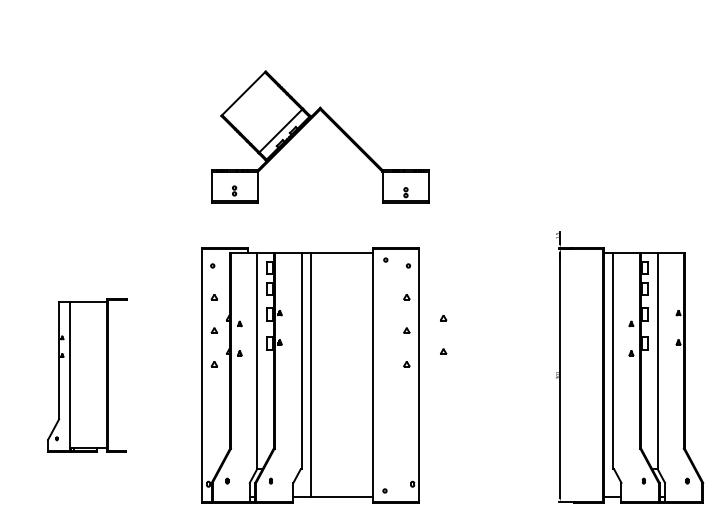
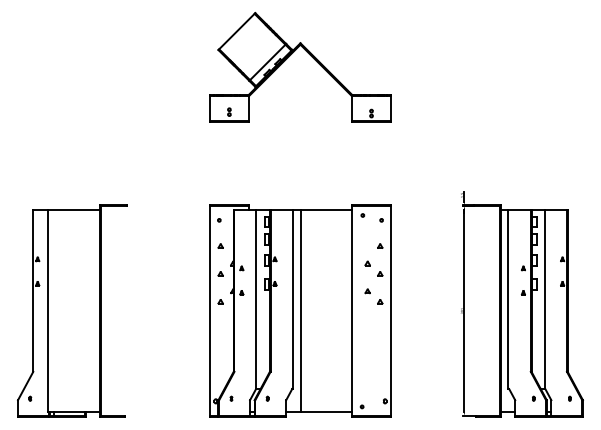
part: (308, 123) -> (290, 56), moved
part: (87, 374) -> (72, 310), size x1.67
part: (310, 374) -> (300, 310), moved

